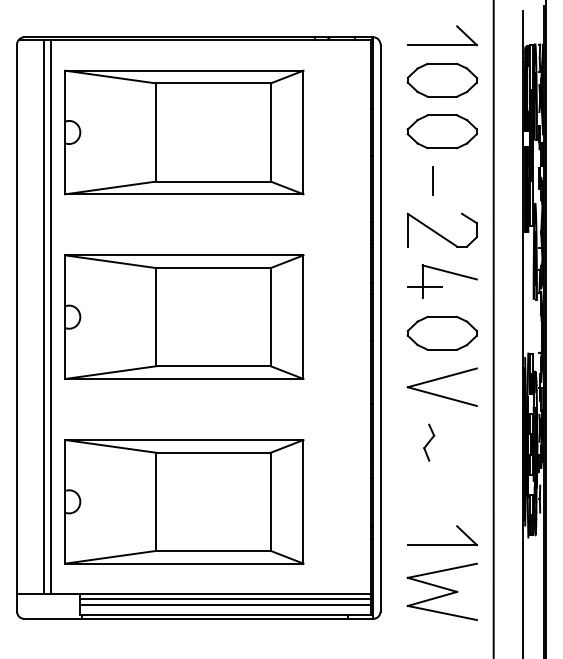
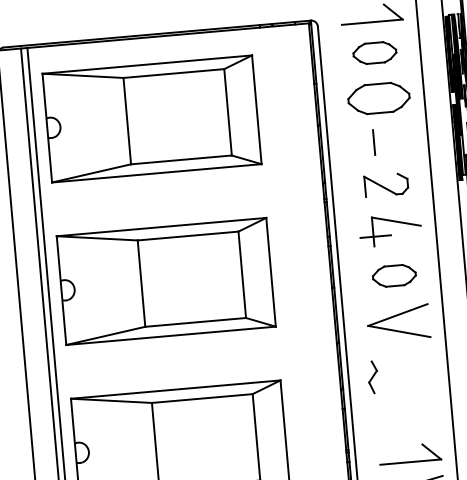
part: (441, 79) -> (374, 52), size x0.7
part: (441, 229) -> (385, 184), size x0.7
part: (441, 333) -> (393, 276), size x0.7
part: (429, 442) -> (373, 377), moved

